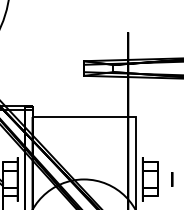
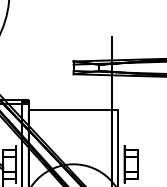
circle: (172, 178) -> (150, 163), removed

